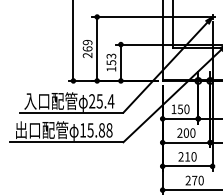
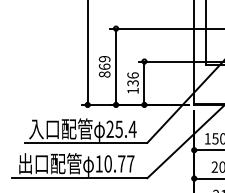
text: (87, 55) -> (104, 74), 269 -> 869
text: (111, 59) -> (133, 79), 153 -> 136
text: (99, 130) -> (118, 164), 15.88 -> 10.77

